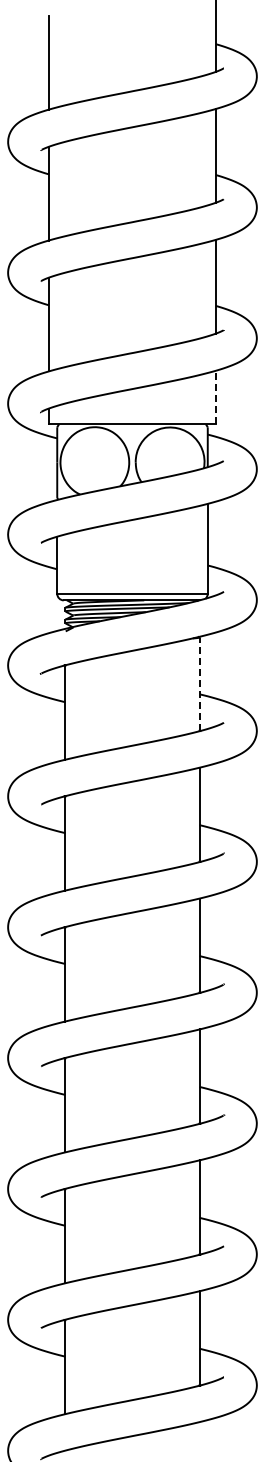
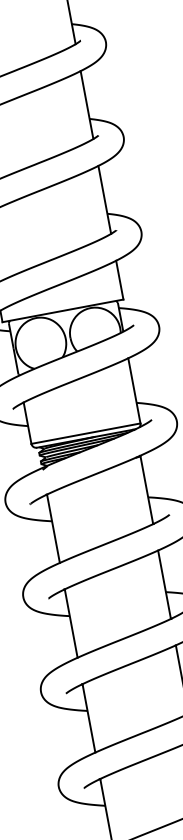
line: (215, 397) -> (119, 280), dashed -> solid
line: (199, 684) -> (146, 490), dashed -> solid

